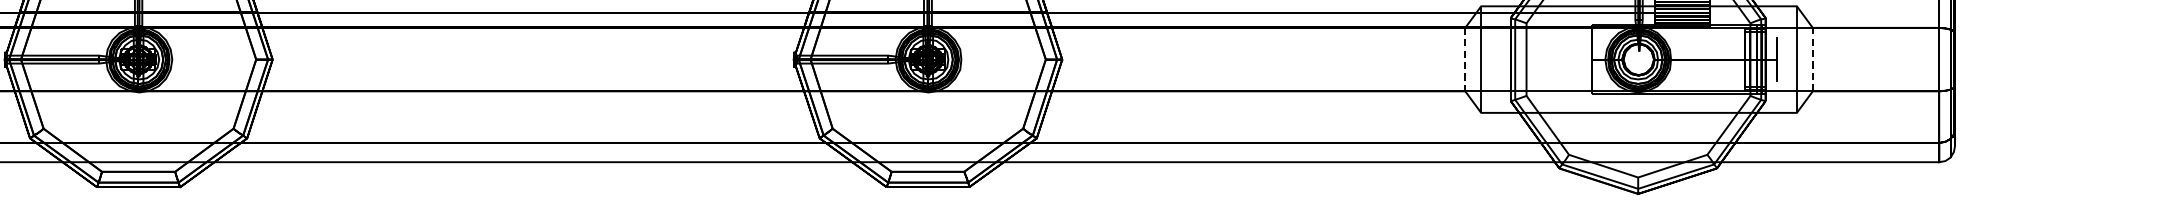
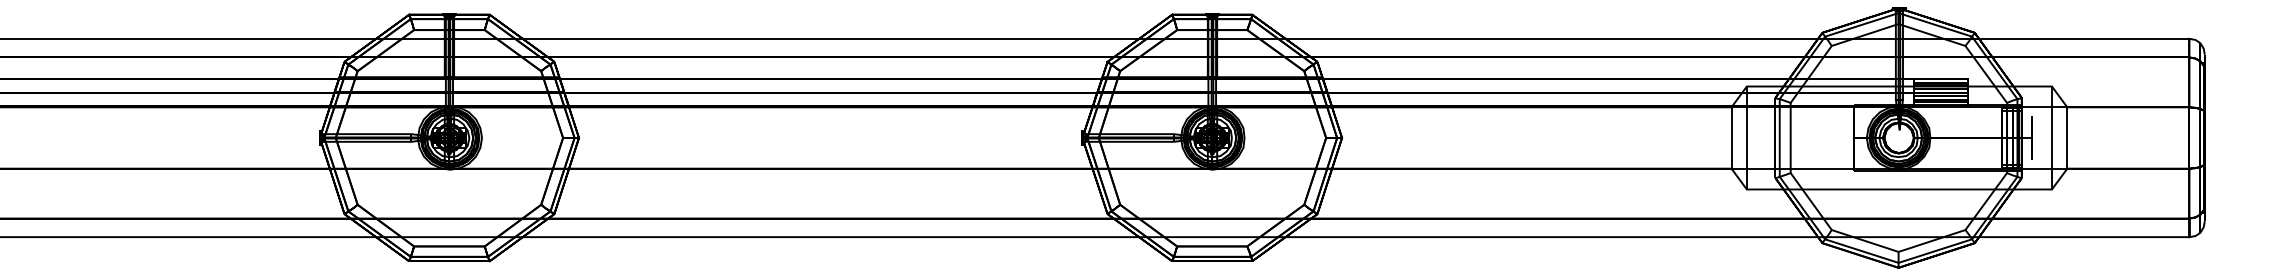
line: (1465, 60) -> (1731, 138), dashed -> solid
line: (1812, 60) -> (2067, 138), dashed -> solid

